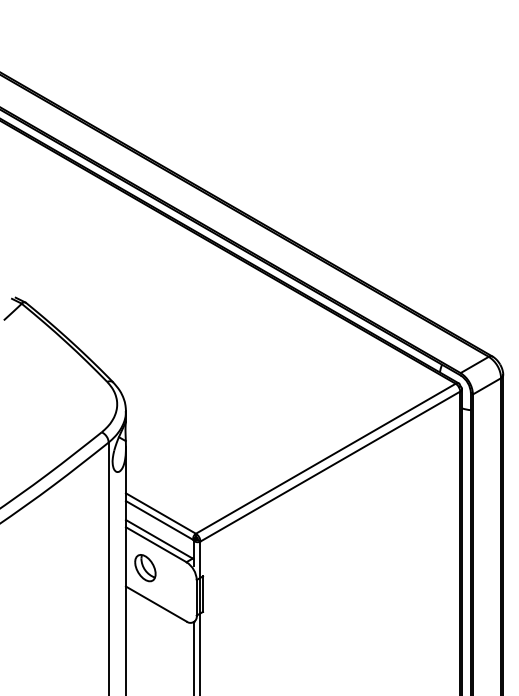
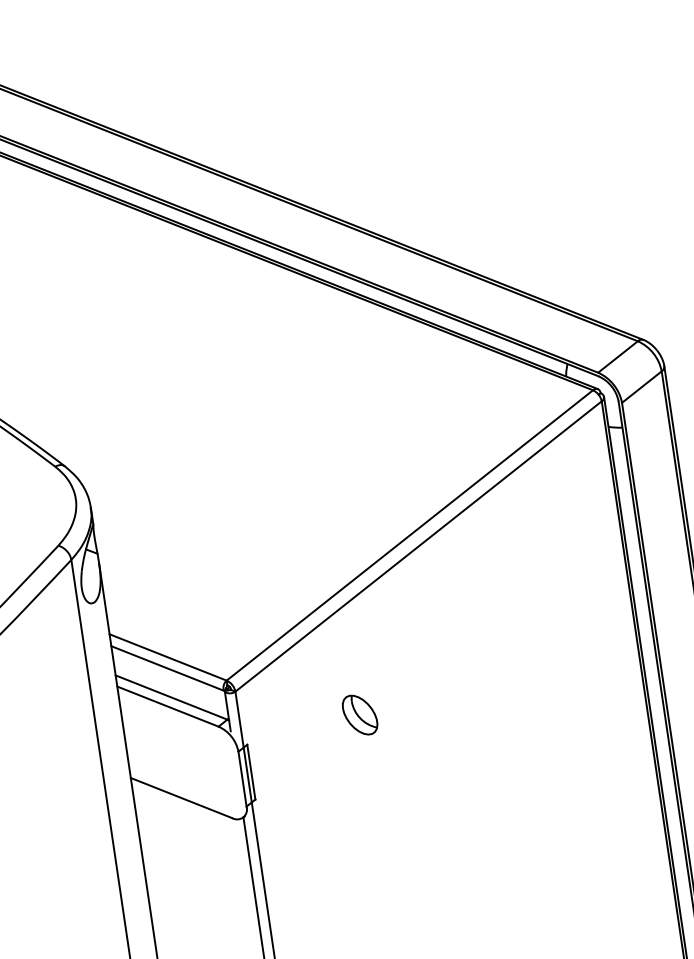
part: (145, 568) -> (360, 715), moved

